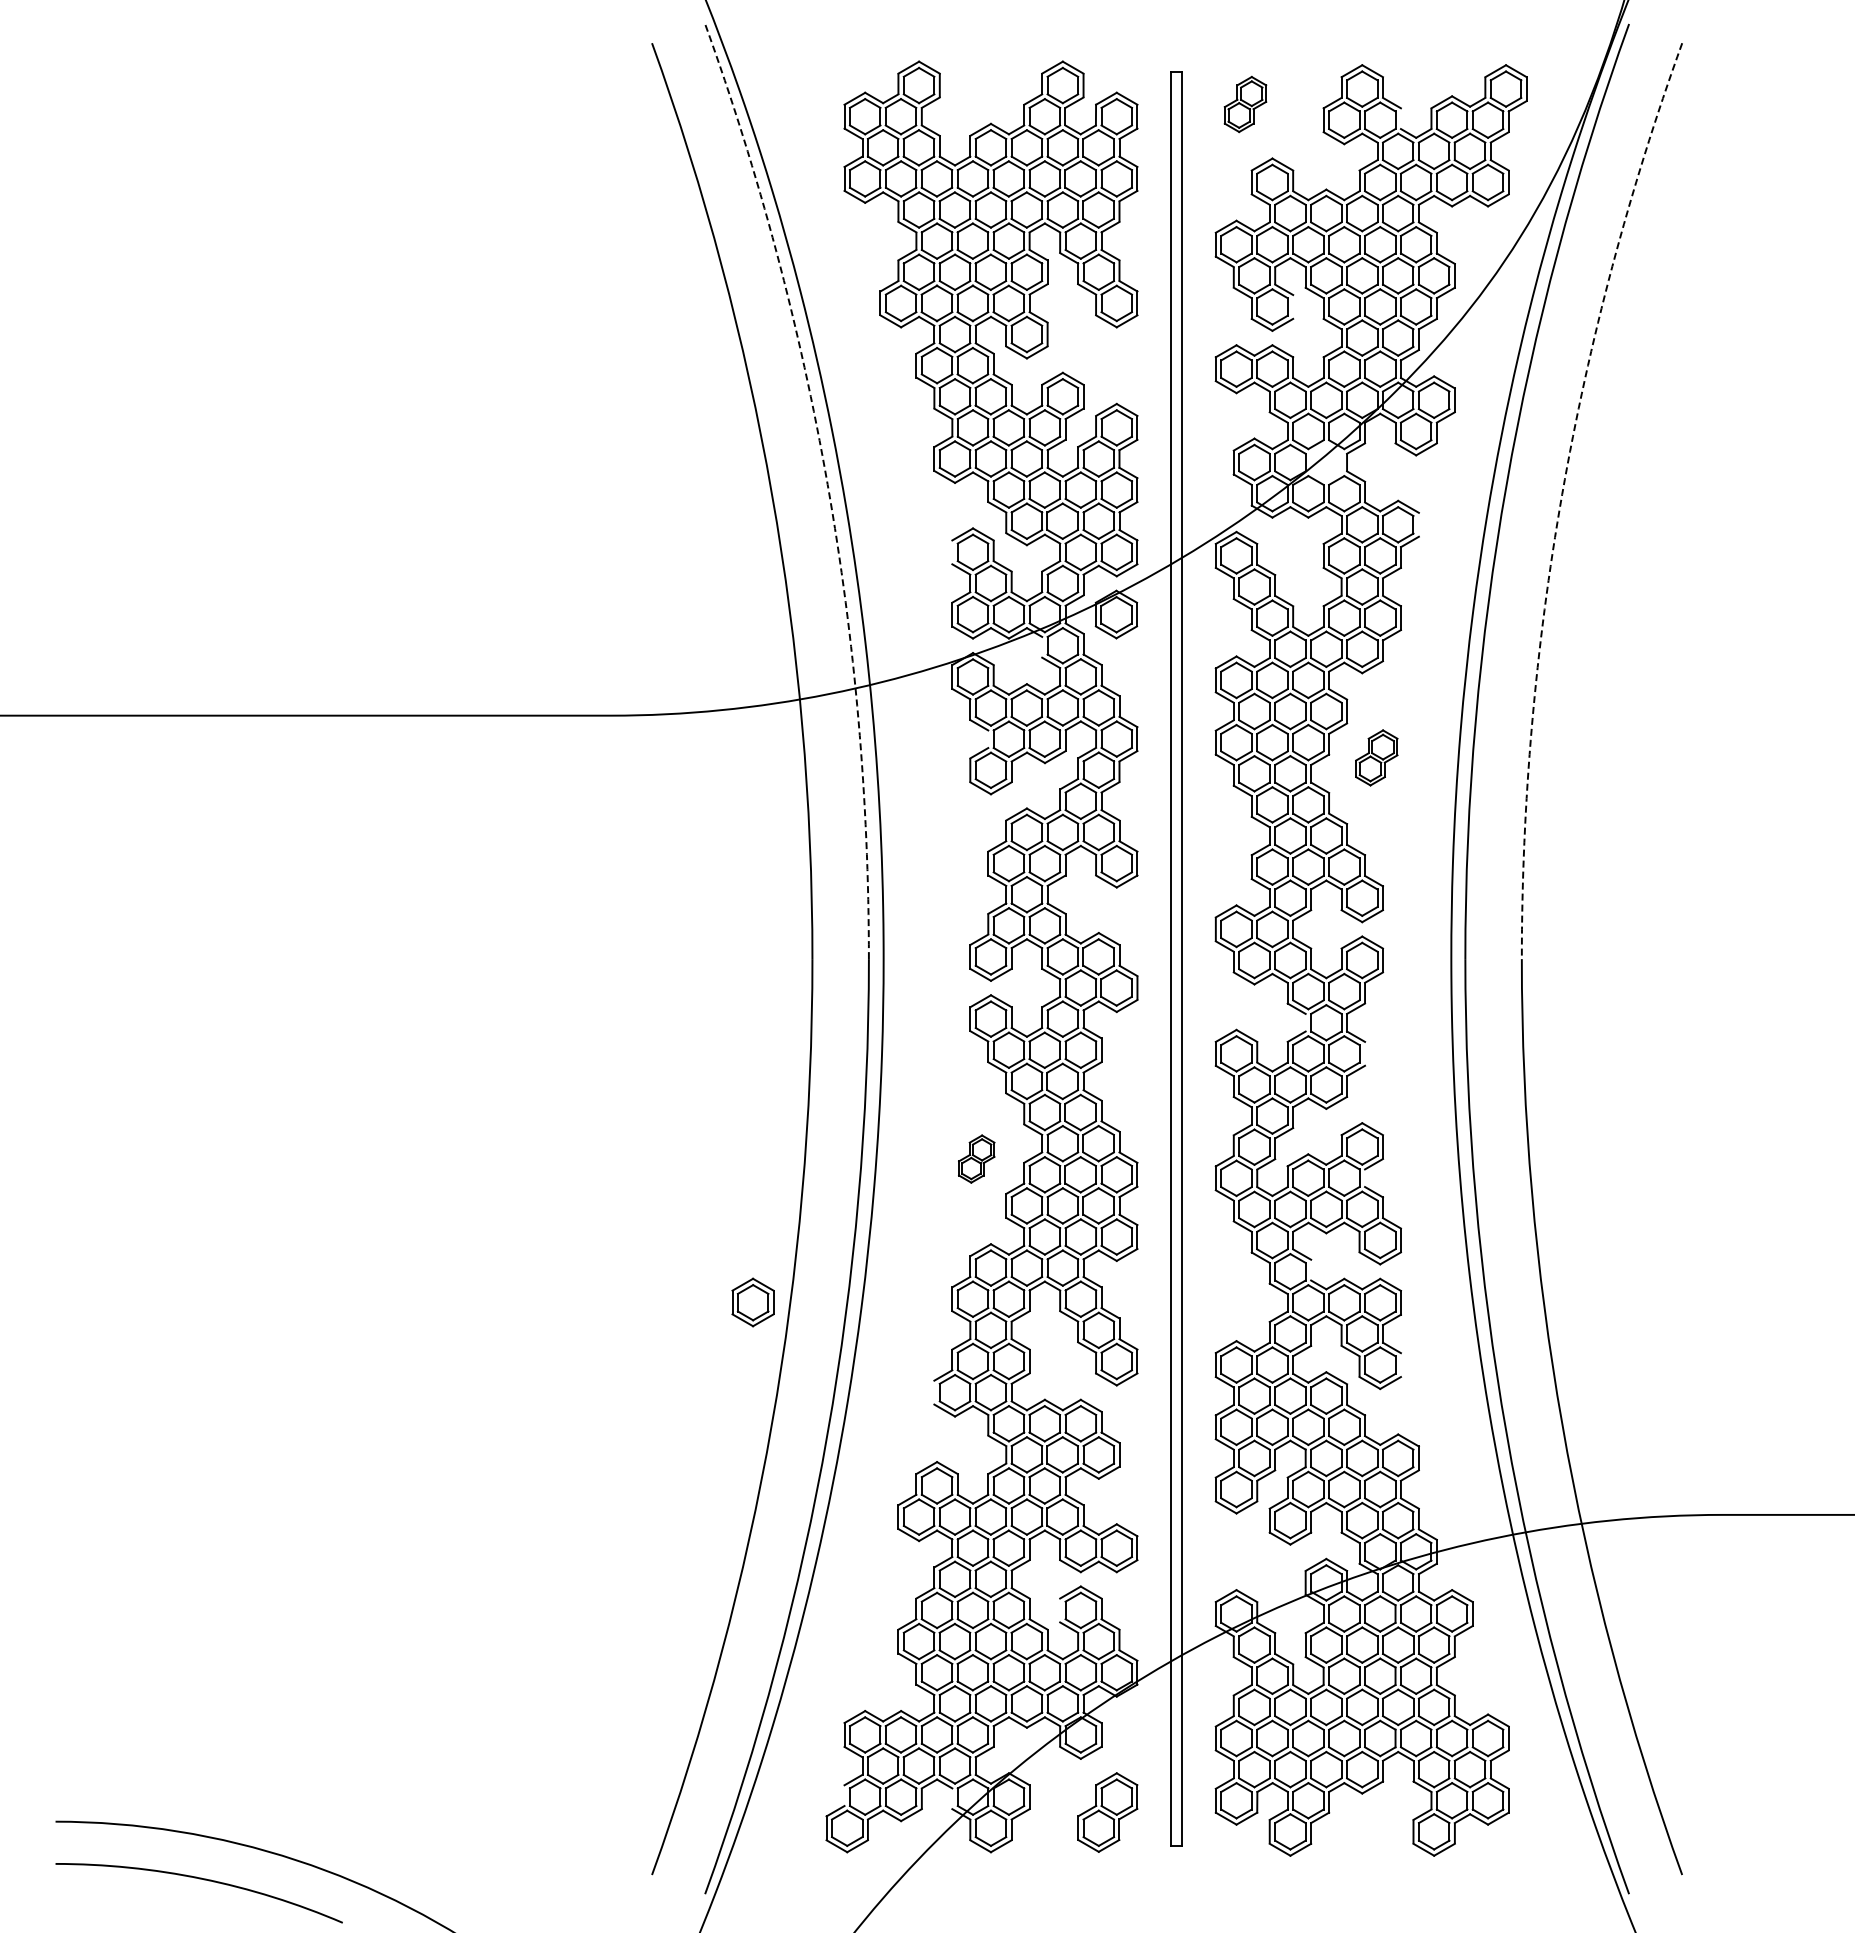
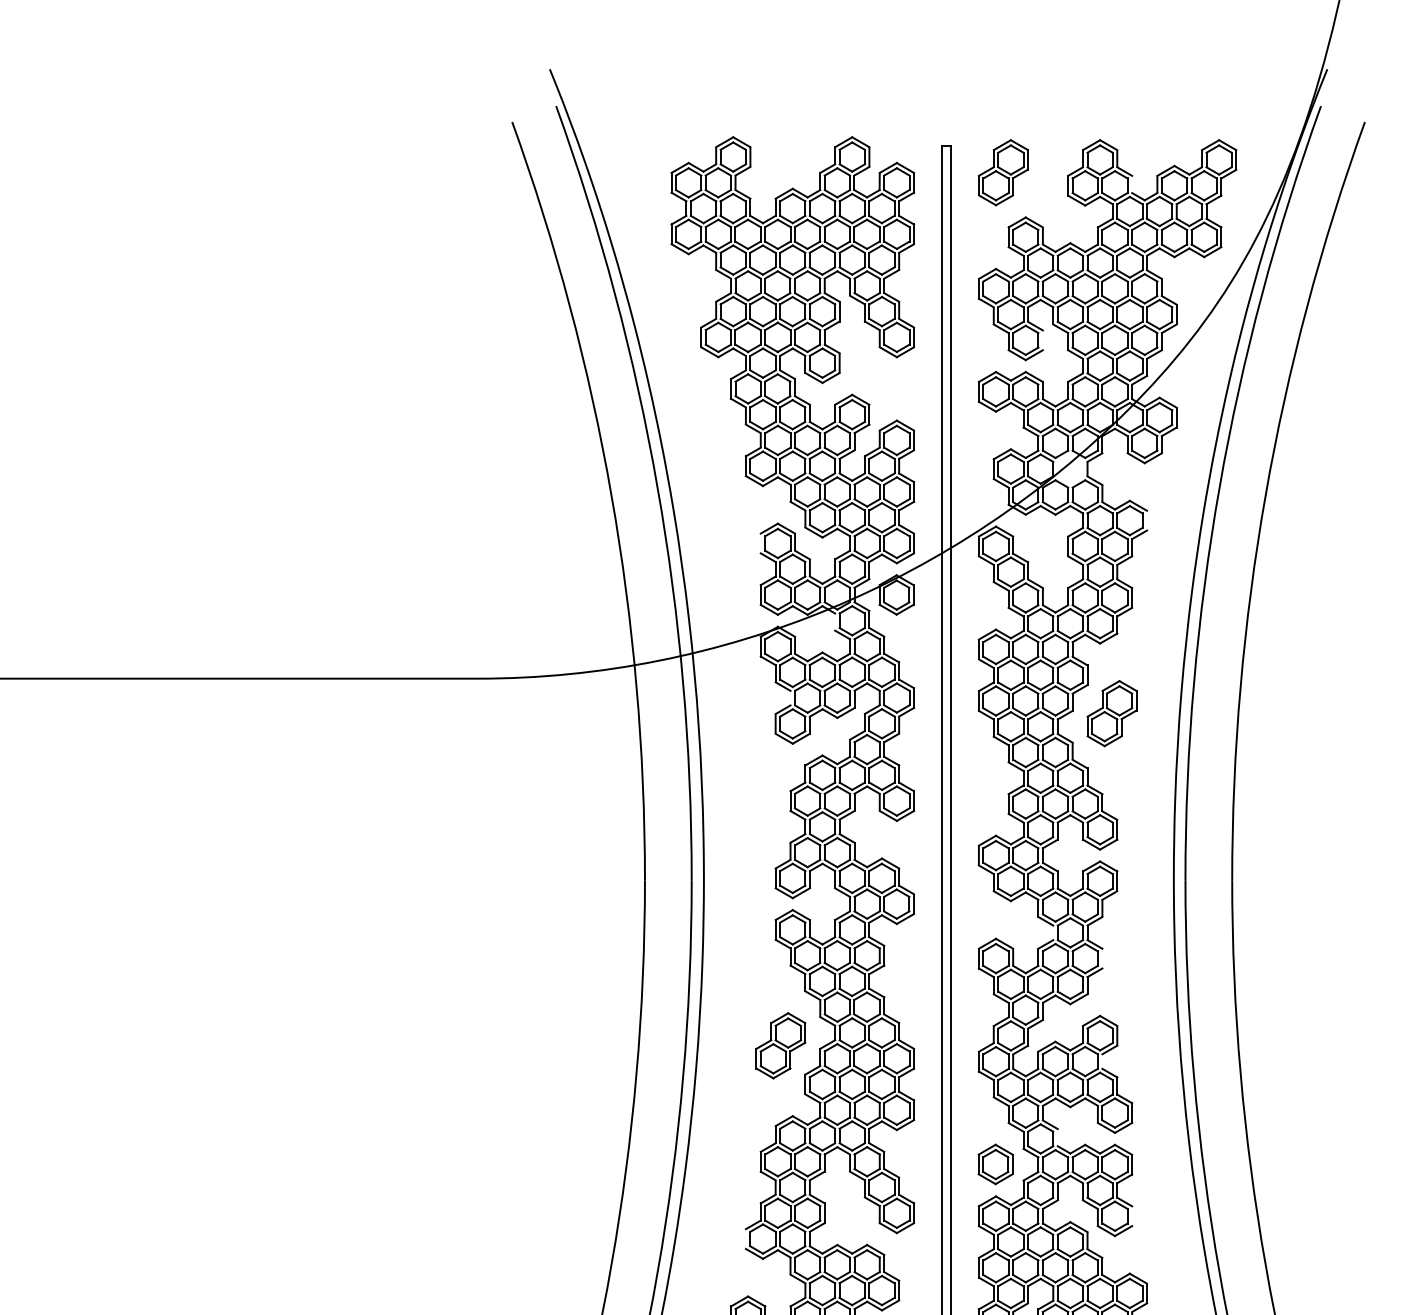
part: (1245, 104) -> (1003, 172), size x1.43
arc: (827, 484) -> (657, 487), dashed -> solid
arc: (1562, 494) -> (1265, 495), dashed -> solid
part: (1376, 757) -> (1111, 713), size x1.43
part: (976, 1158) -> (780, 1045), size x1.67
part: (752, 1302) -> (995, 1164), moved

